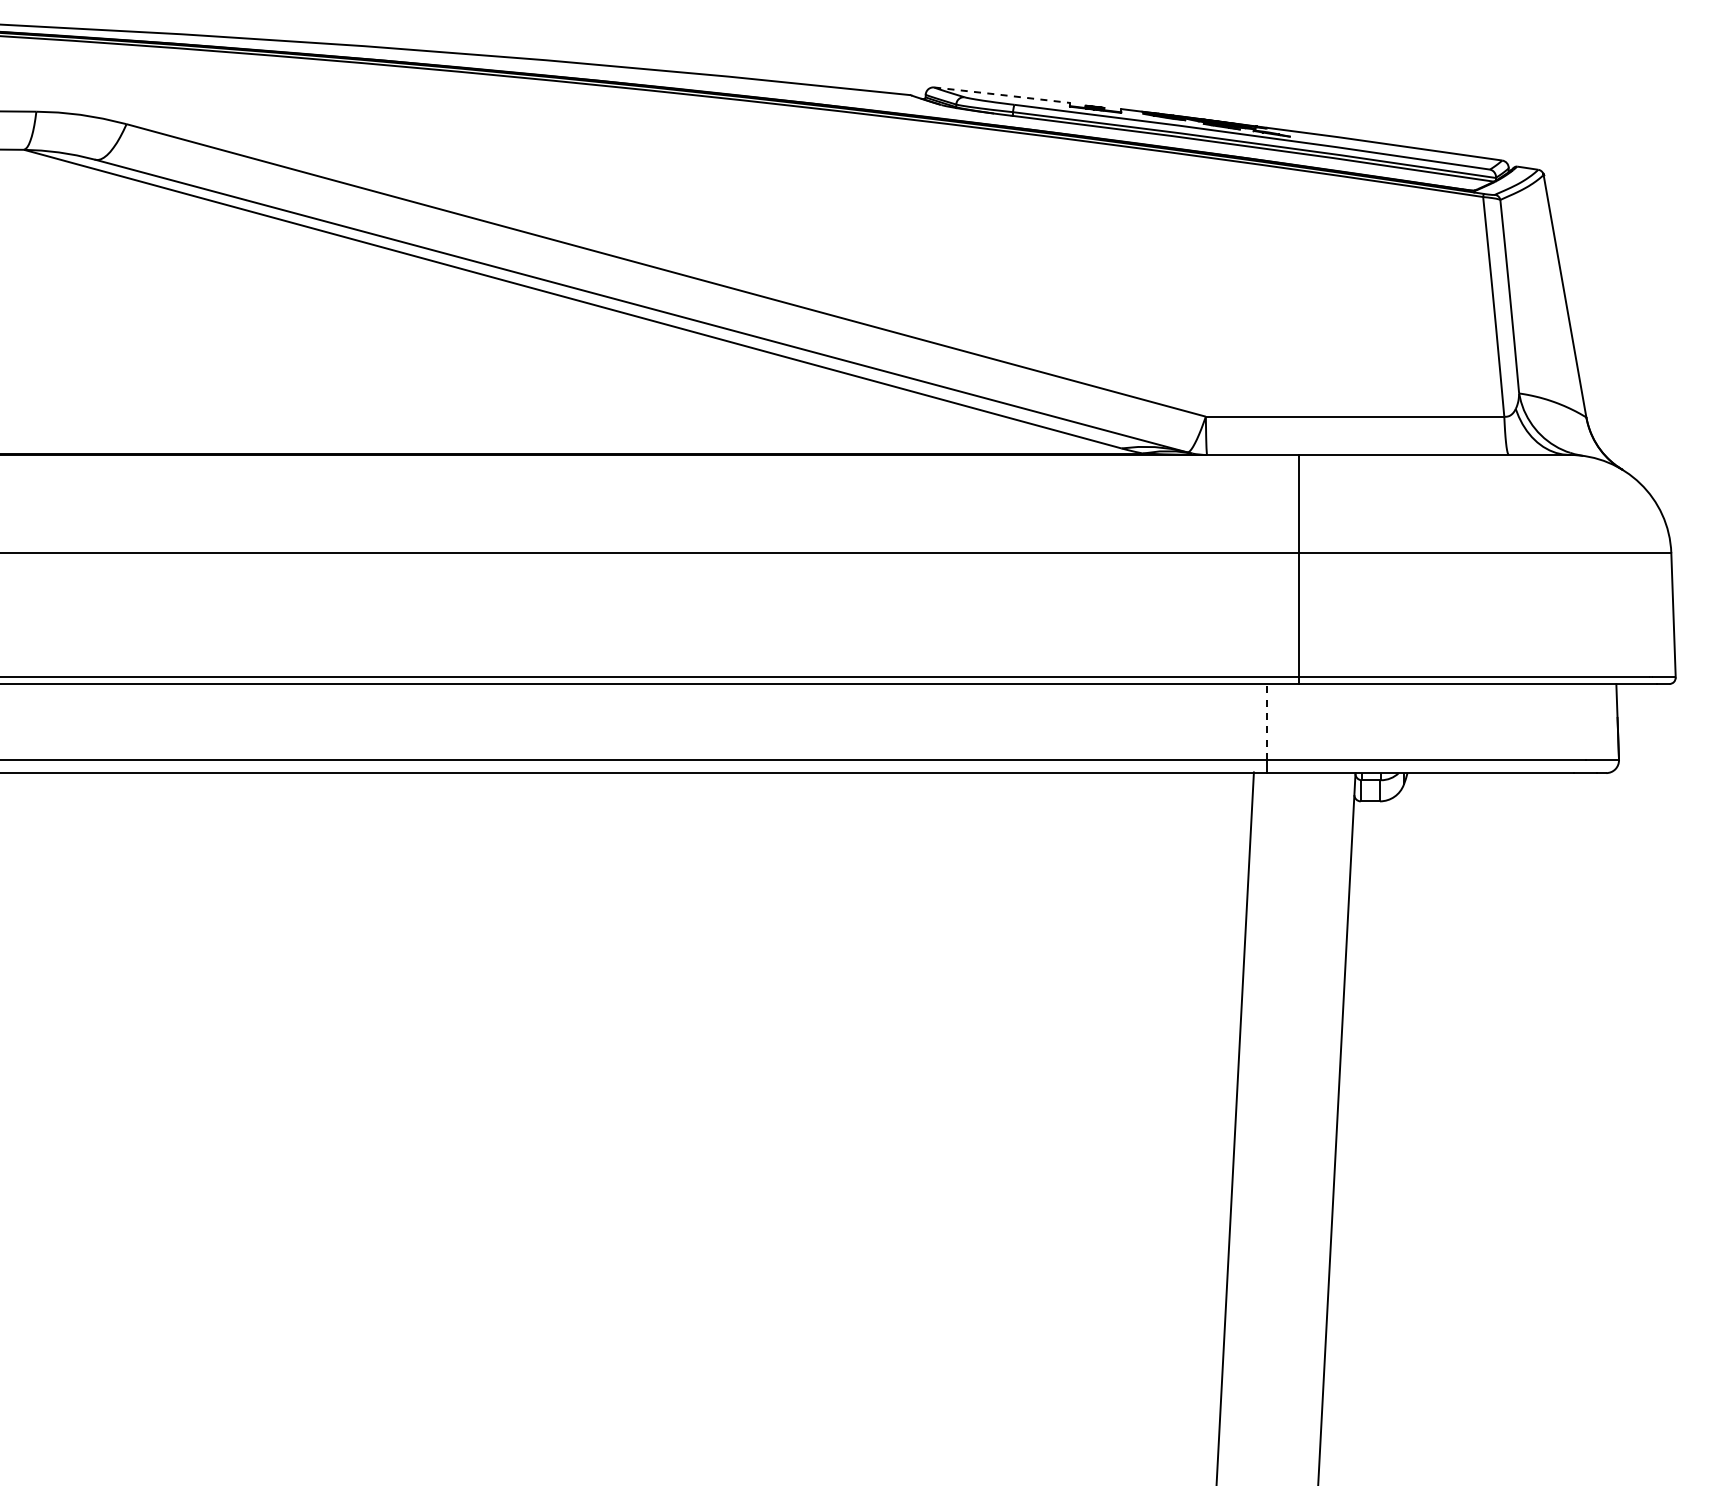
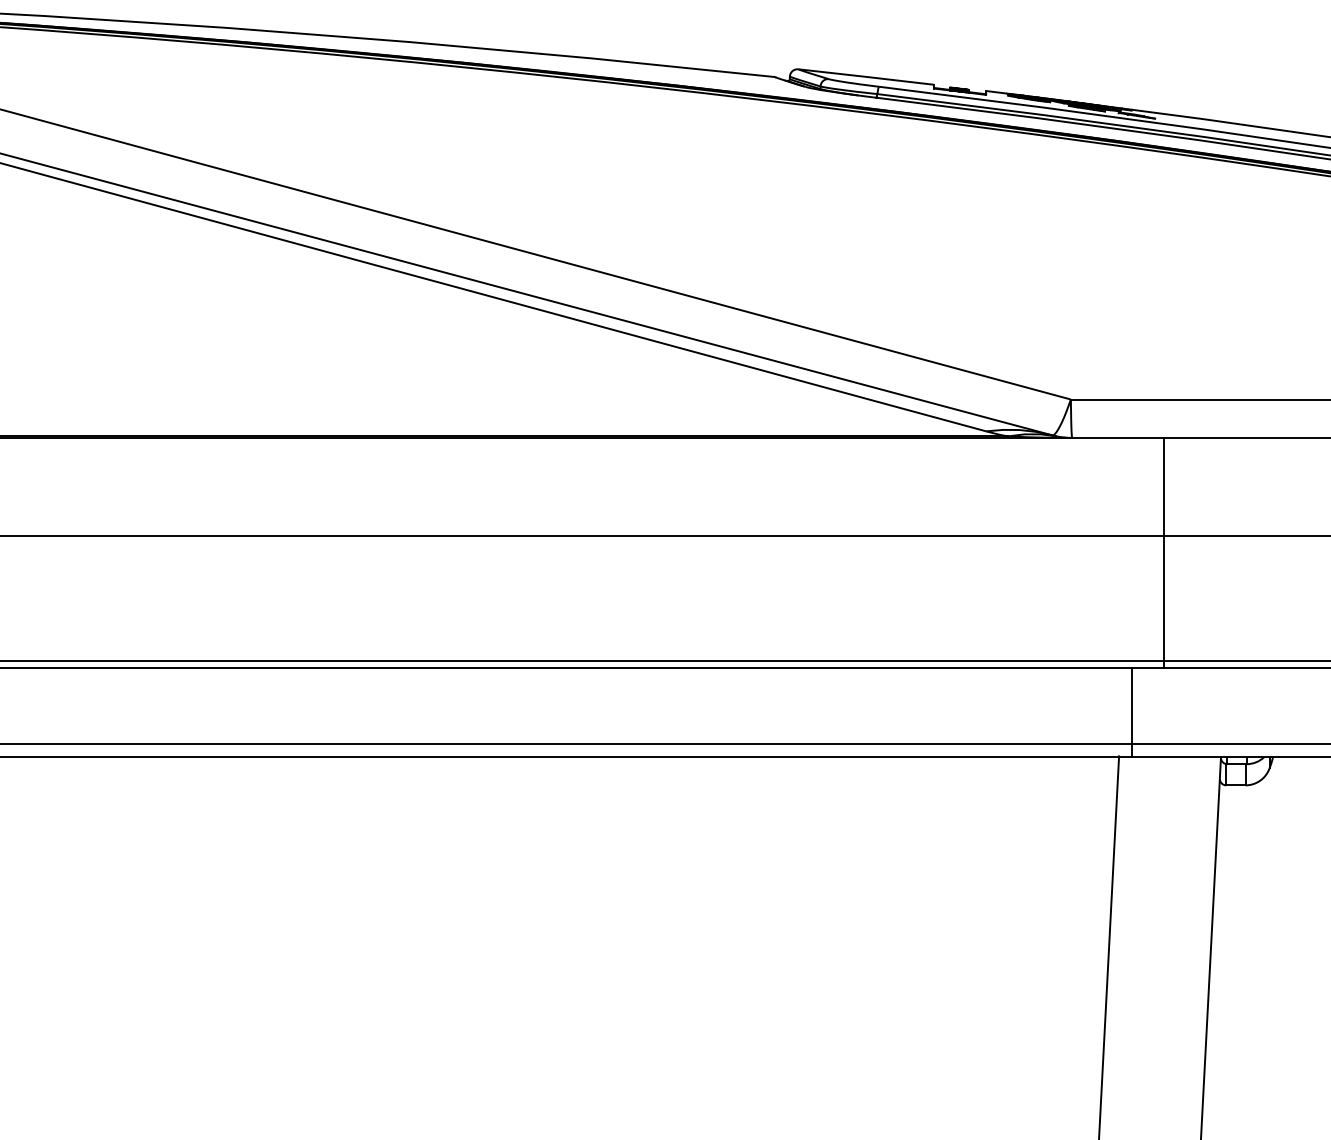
line: (1002, 95) -> (866, 77), dashed -> solid
line: (1267, 722) -> (1132, 706), dashed -> solid

